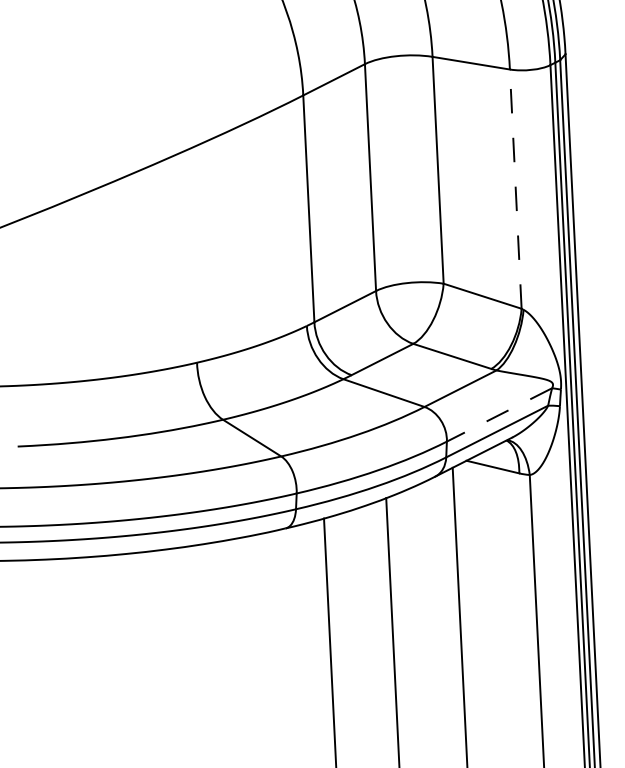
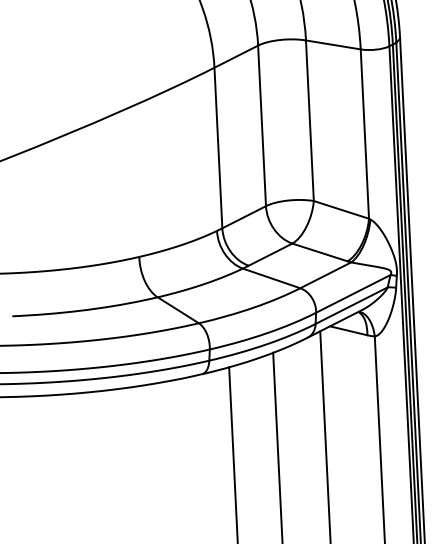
line: (515, 189) -> (364, 134), dashed -> solid
line: (499, 414) -> (353, 293), dashed -> solid

